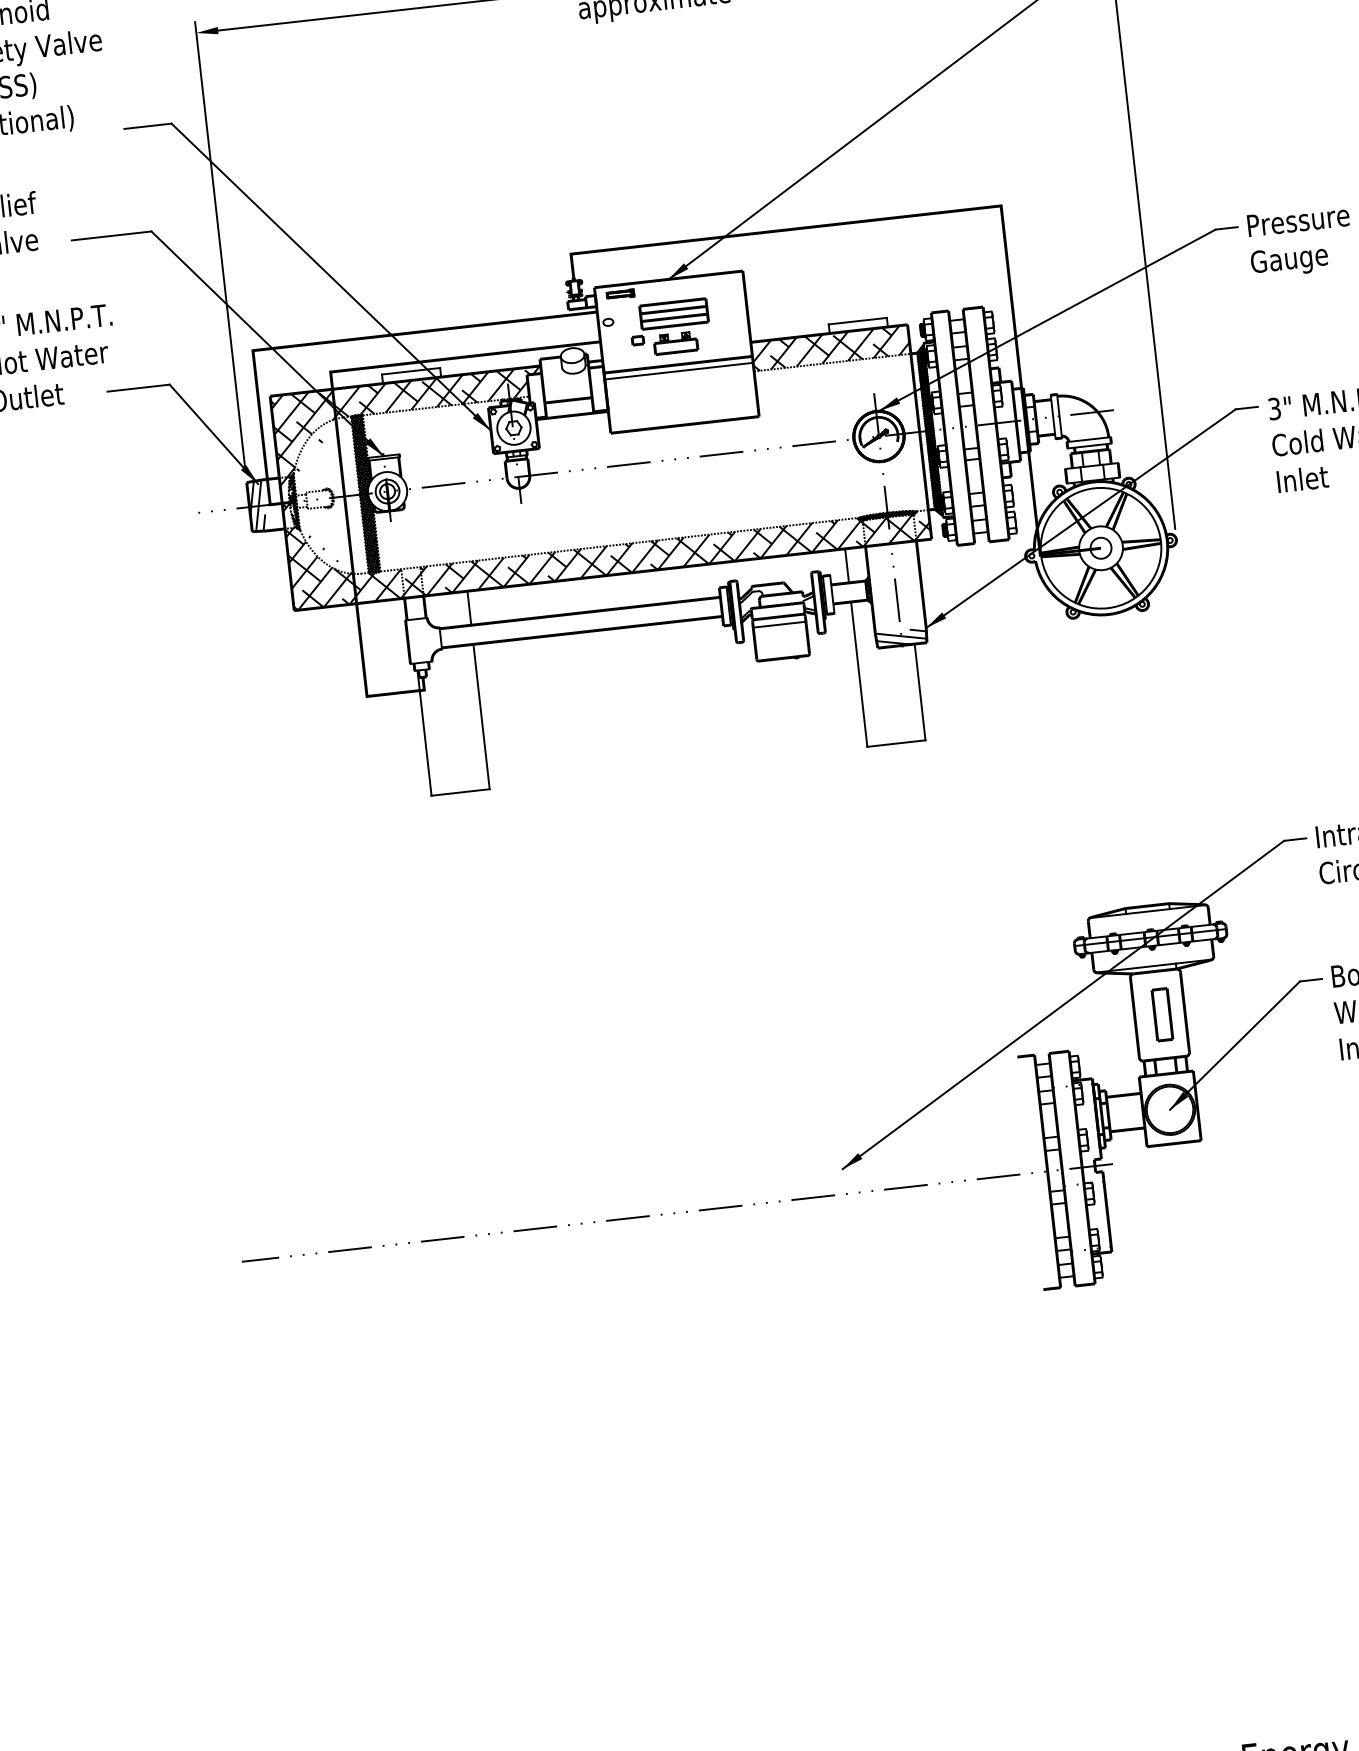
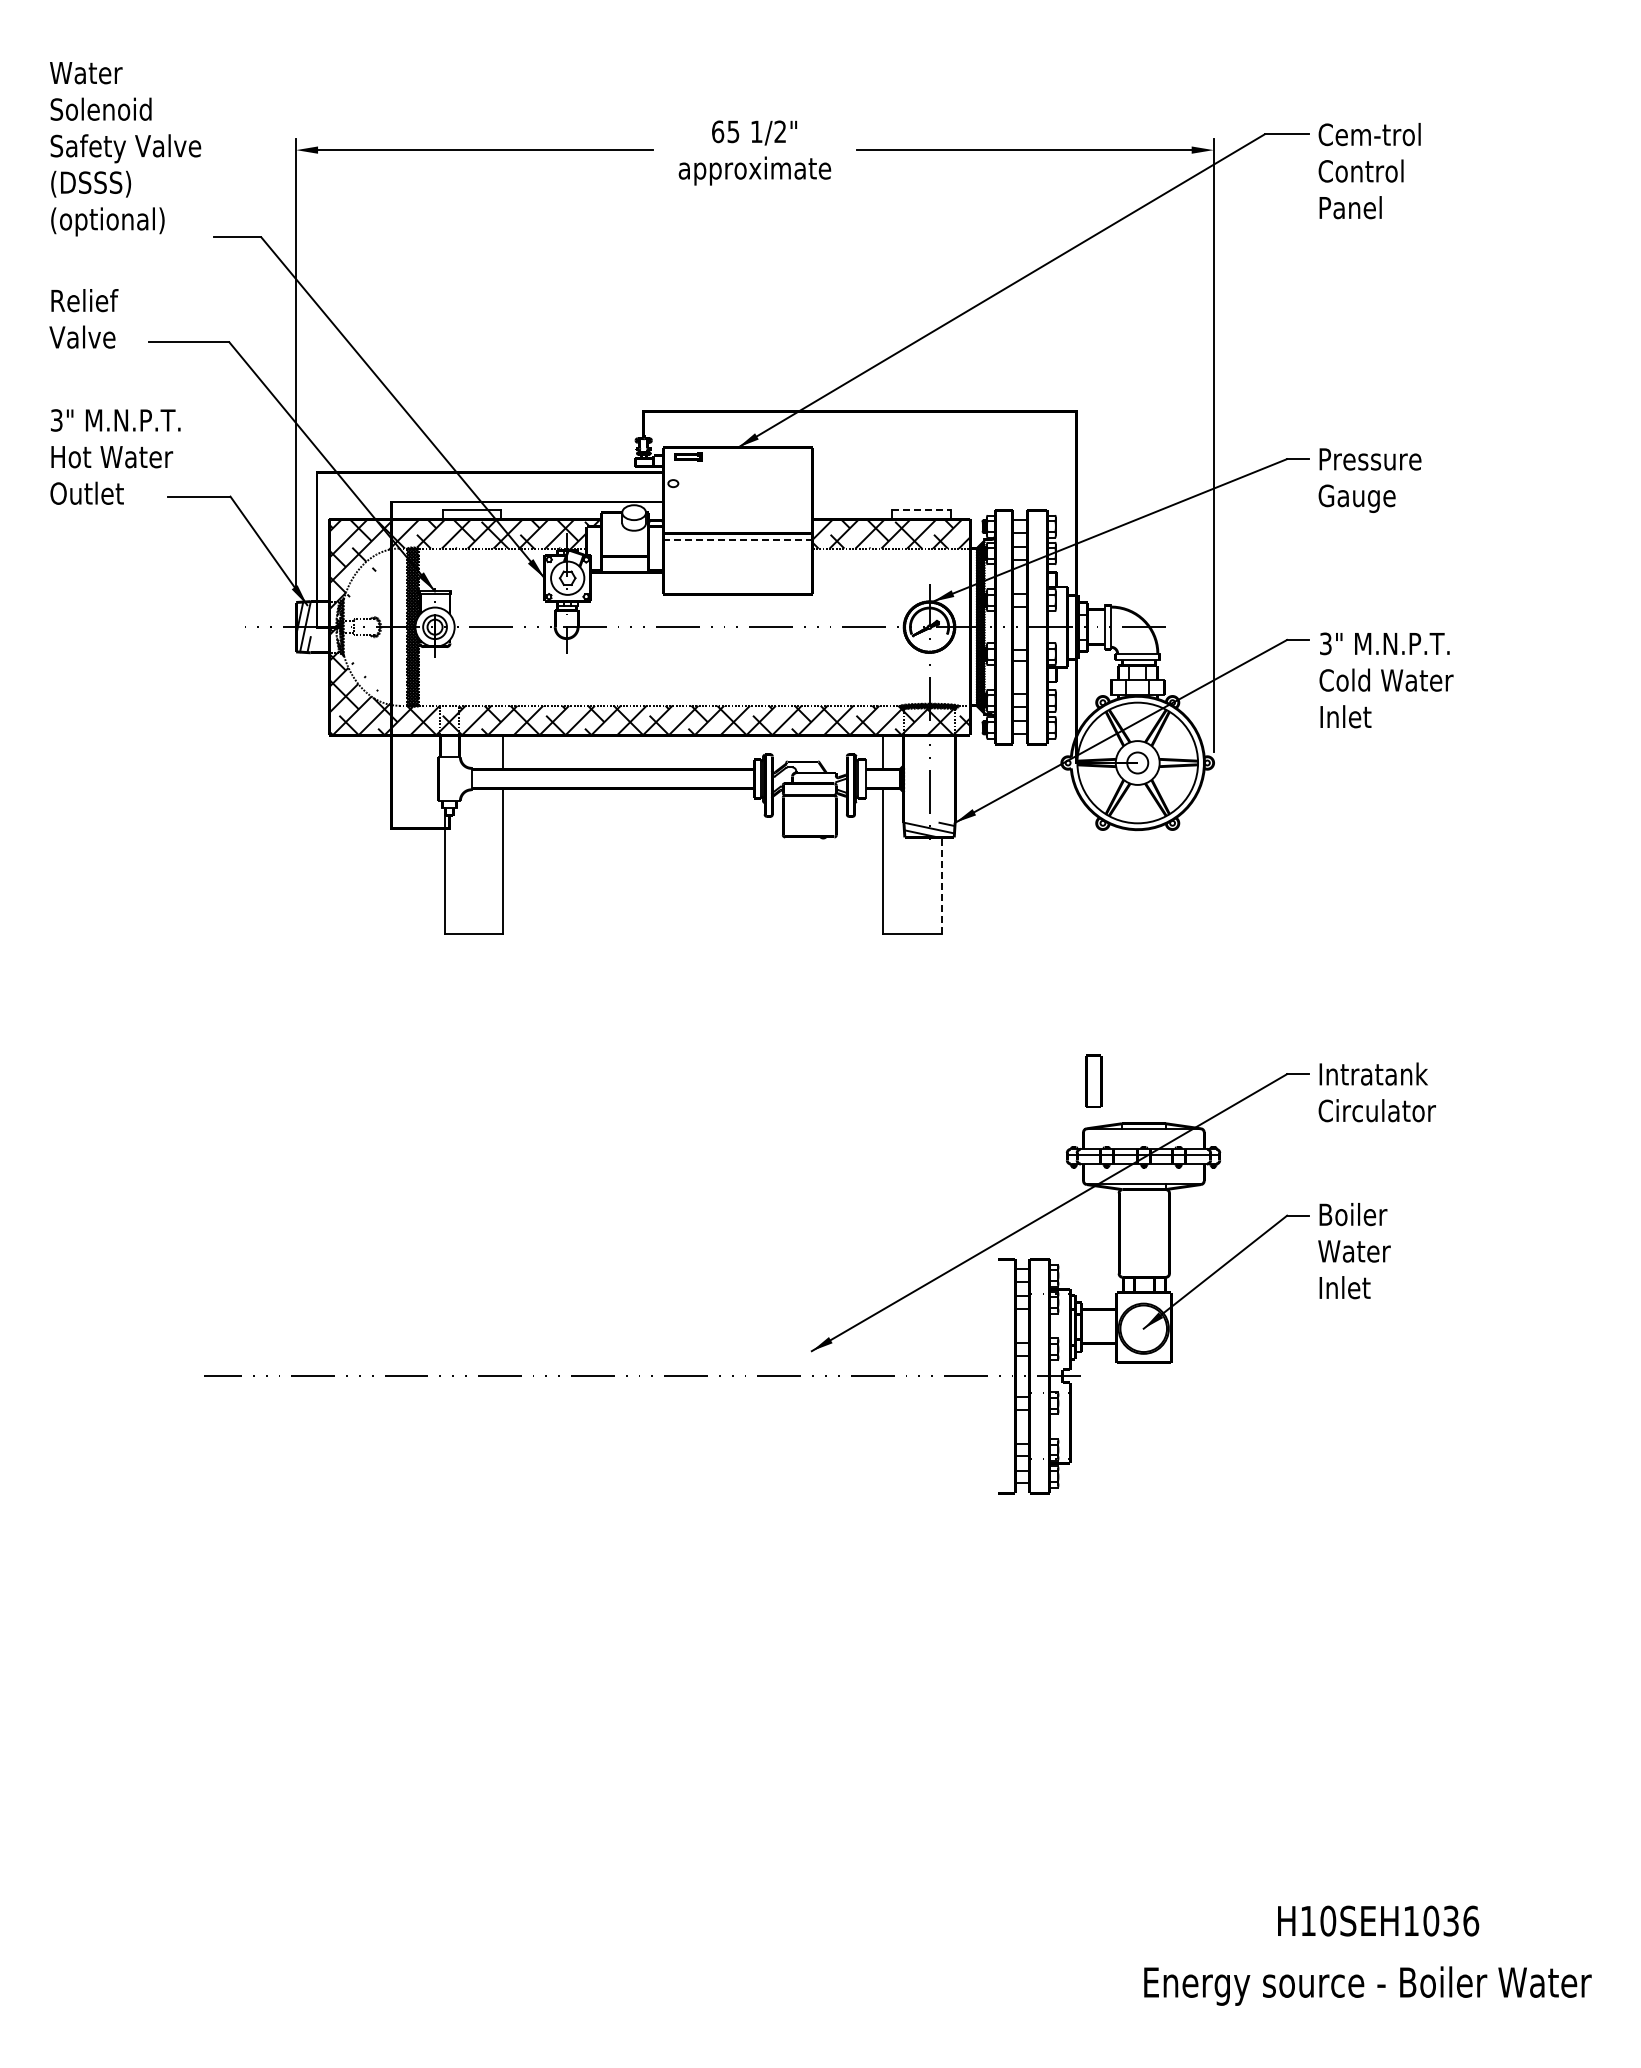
line: (857, 321) -> (921, 510), solid -> dashed
part: (669, 327) -> (733, 495), removed
line: (679, 370) -> (738, 539), solid -> dashed
line: (779, 625) -> (809, 803), removed
line: (919, 691) -> (941, 885), solid -> dashed
part: (1162, 1013) -> (1093, 1080), moved

